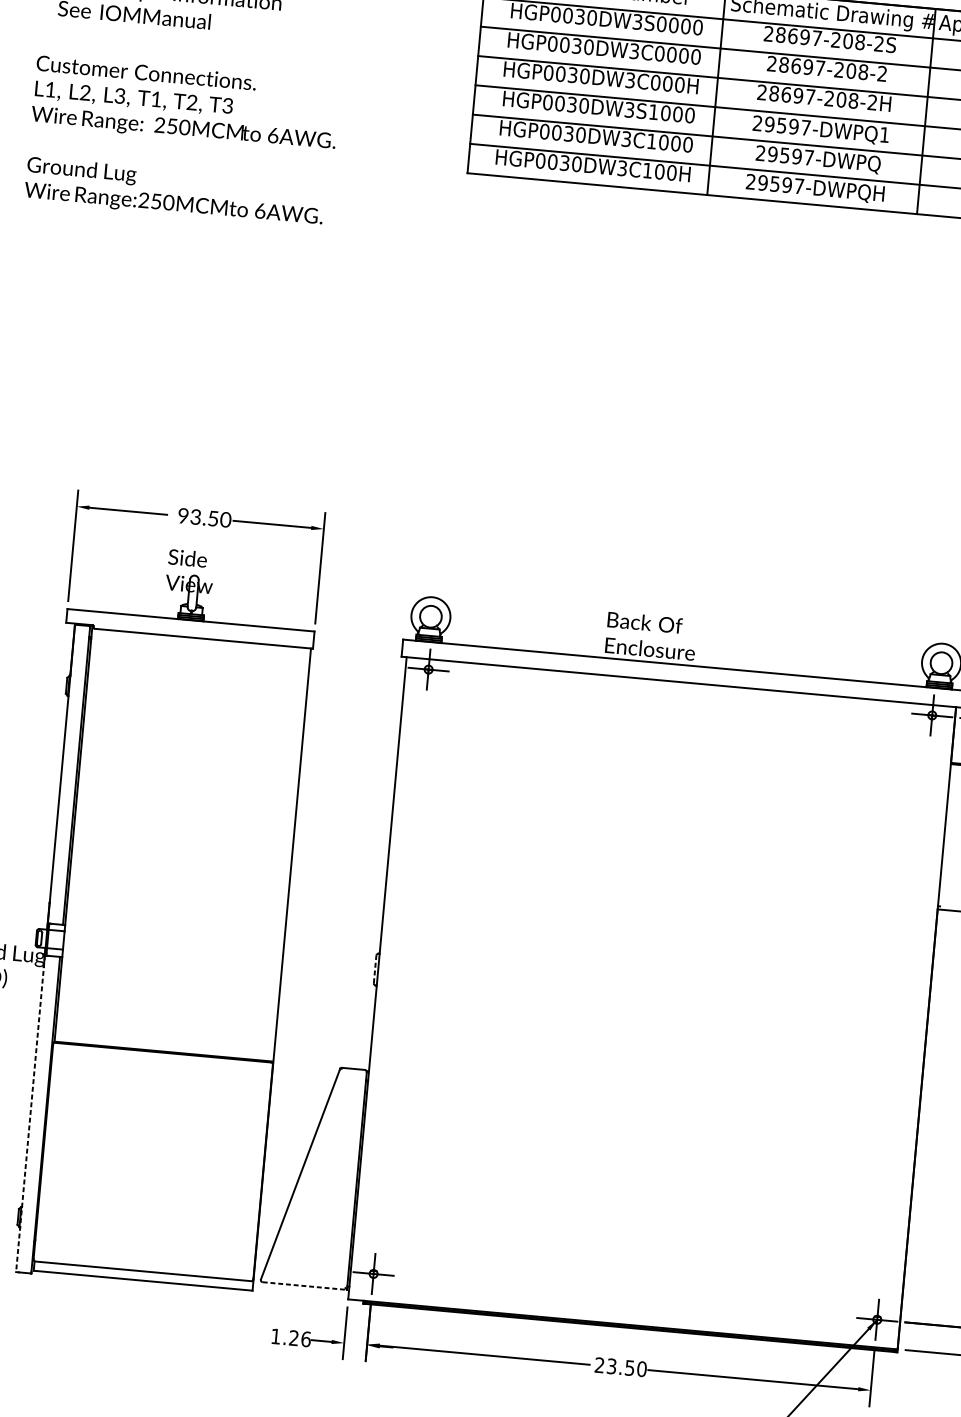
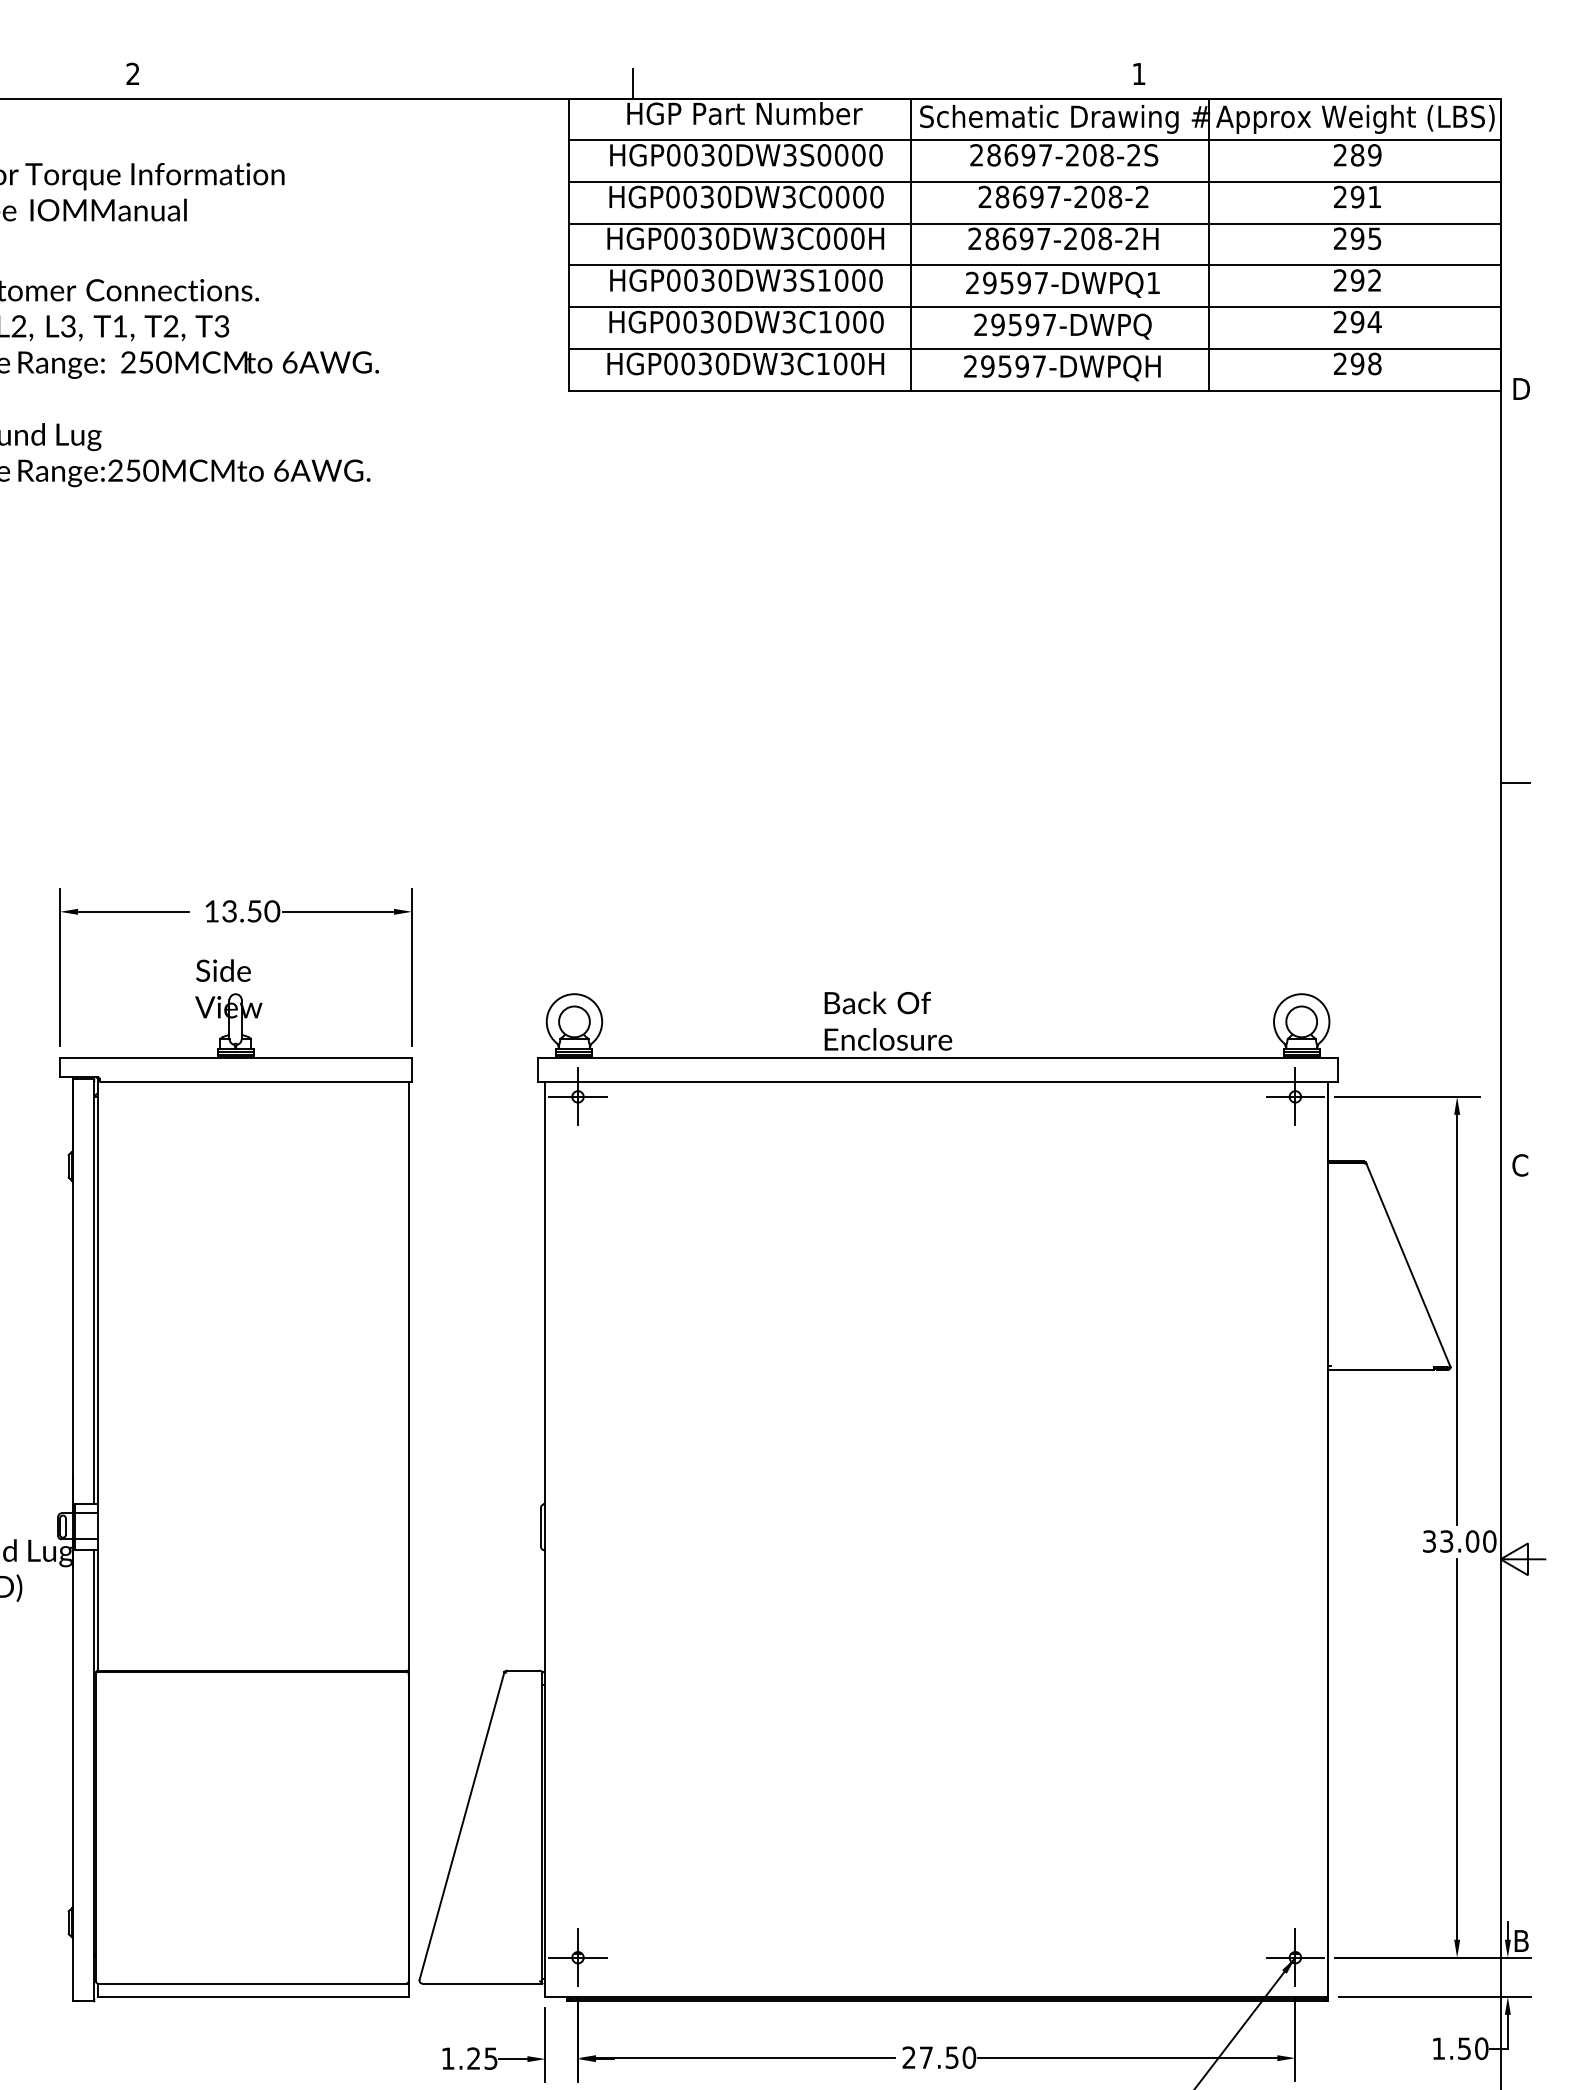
text: (183, 516) -> (211, 911), 93.50 -> 13.50
line: (374, 969) -> (540, 1527), dashed -> solid
line: (30, 1114) -> (72, 1776), dashed -> solid
line: (304, 1285) -> (482, 1983), dashed -> solid
text: (305, 1339) -> (490, 2058), 1.26 -> 1.25
text: (611, 1366) -> (926, 2057), 23.50 -> 27.50

